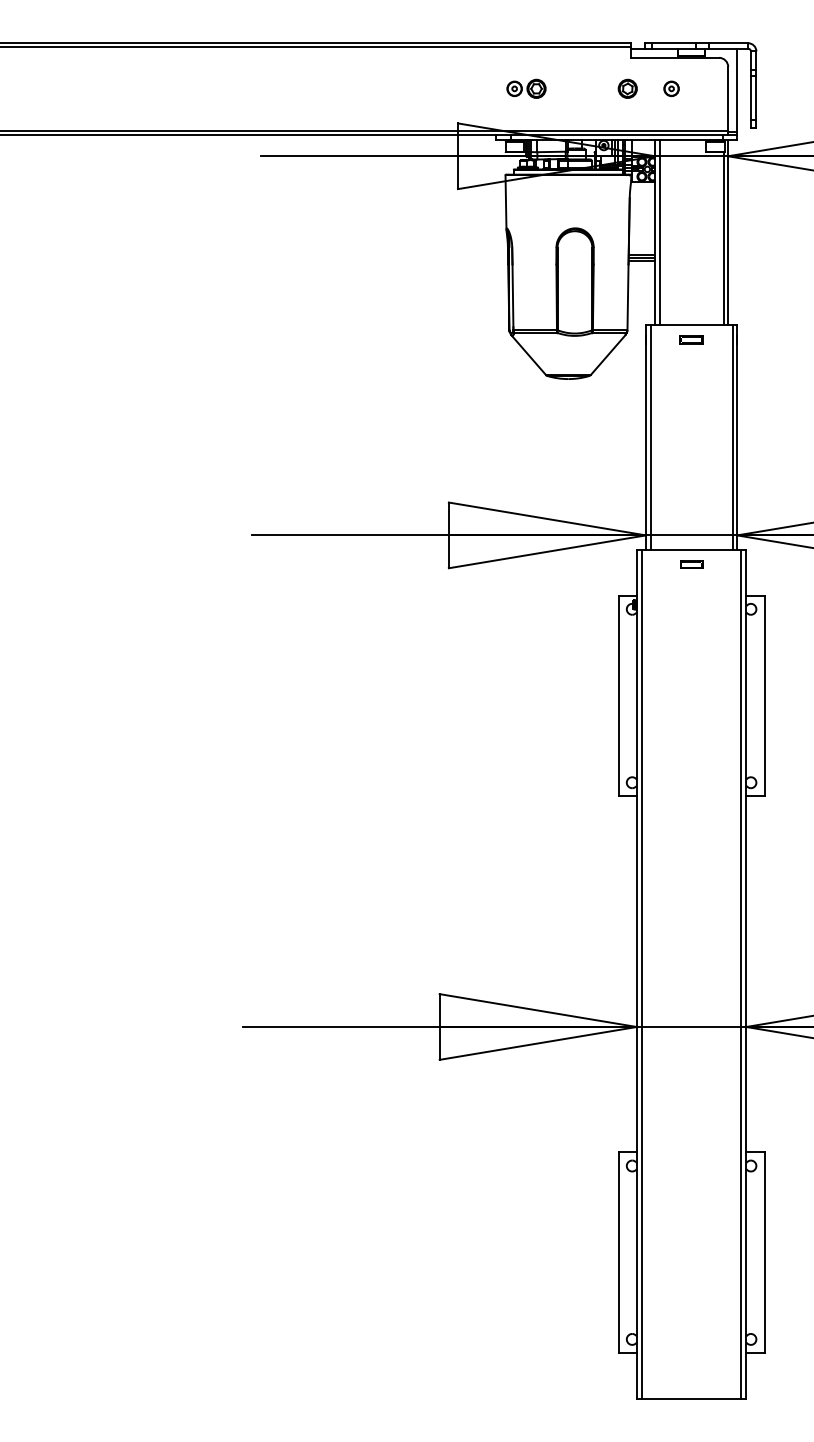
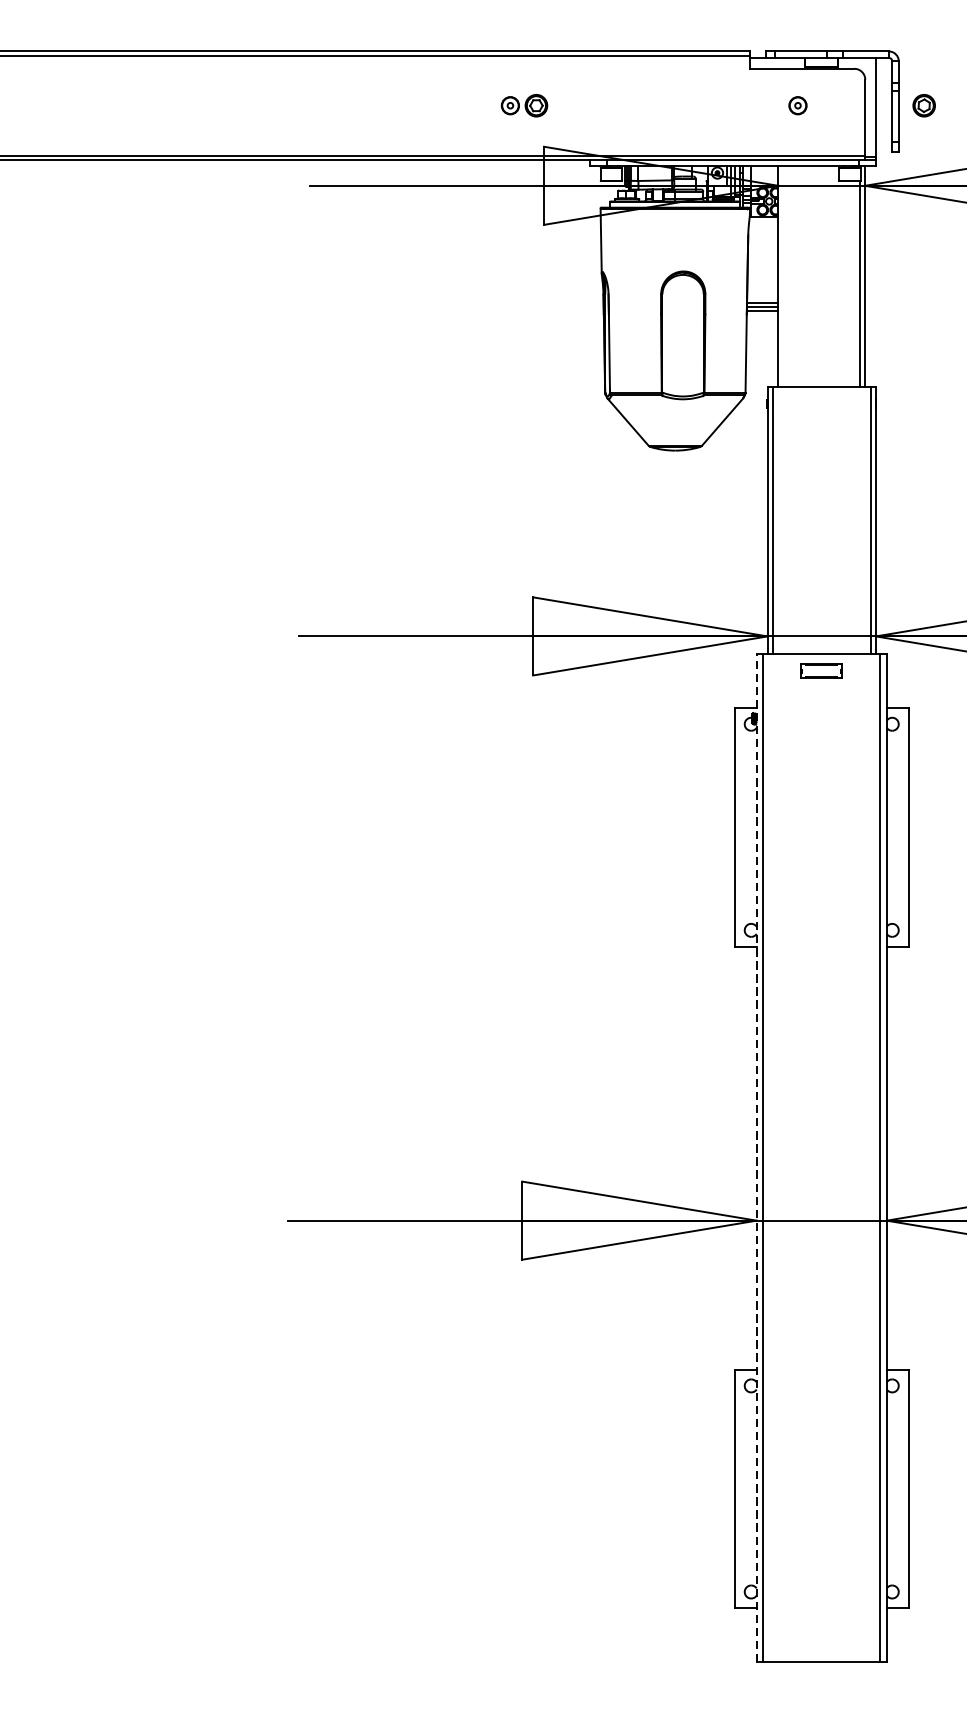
part: (526, 88) -> (524, 105), moved
part: (627, 88) -> (923, 105), moved
line: (659, 232) -> (783, 276), removed
part: (691, 339) -> (821, 403), removed
part: (691, 564) -> (821, 670), size x1.6
line: (636, 973) -> (756, 1157), solid -> dashed

